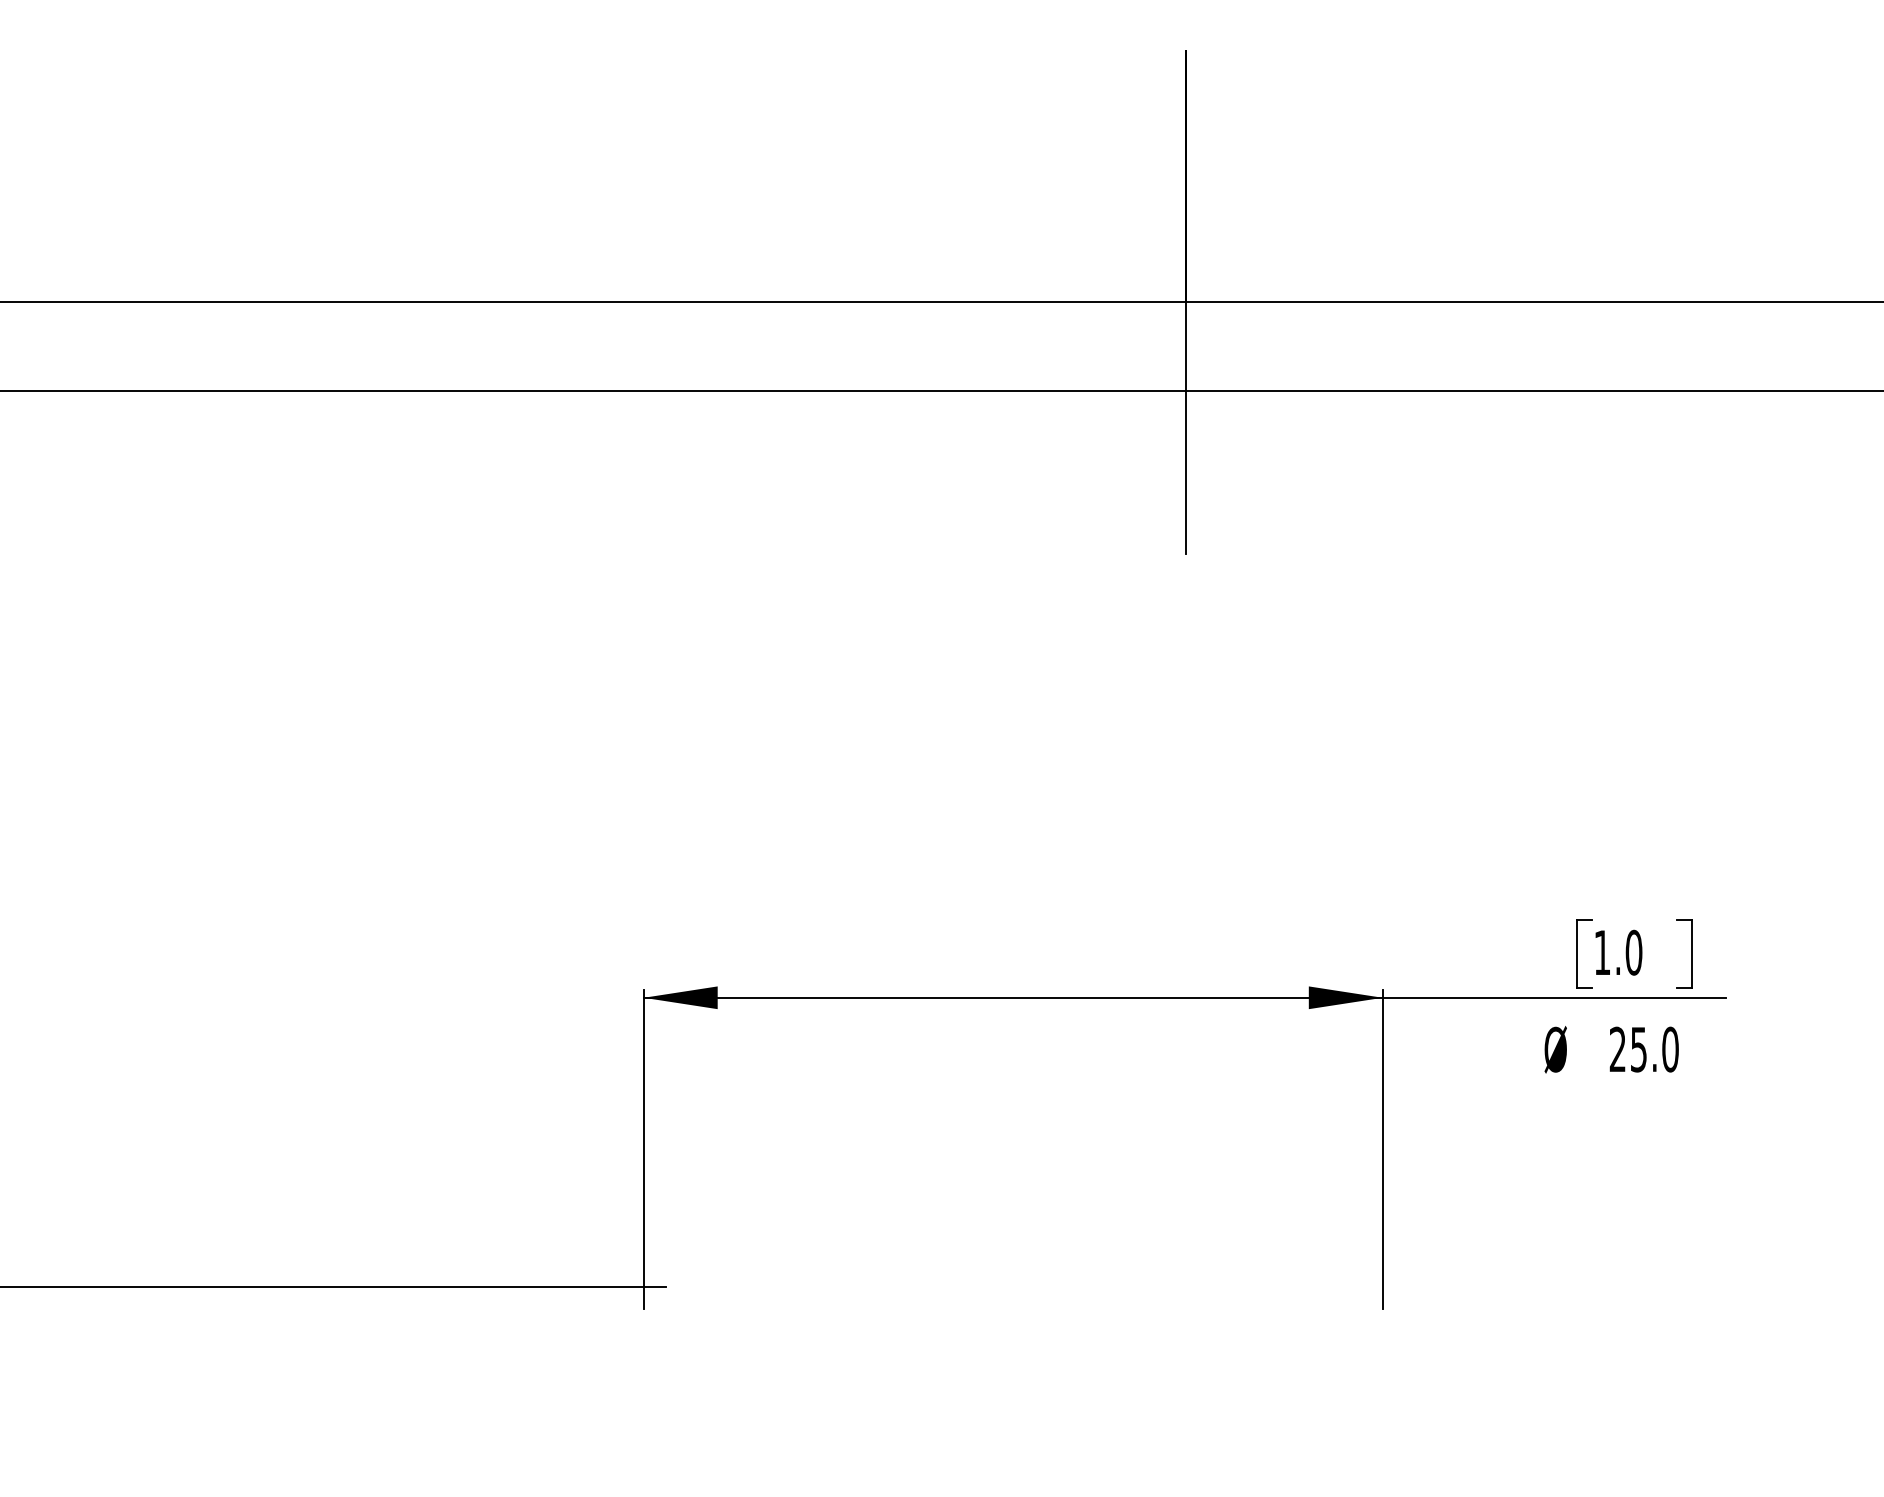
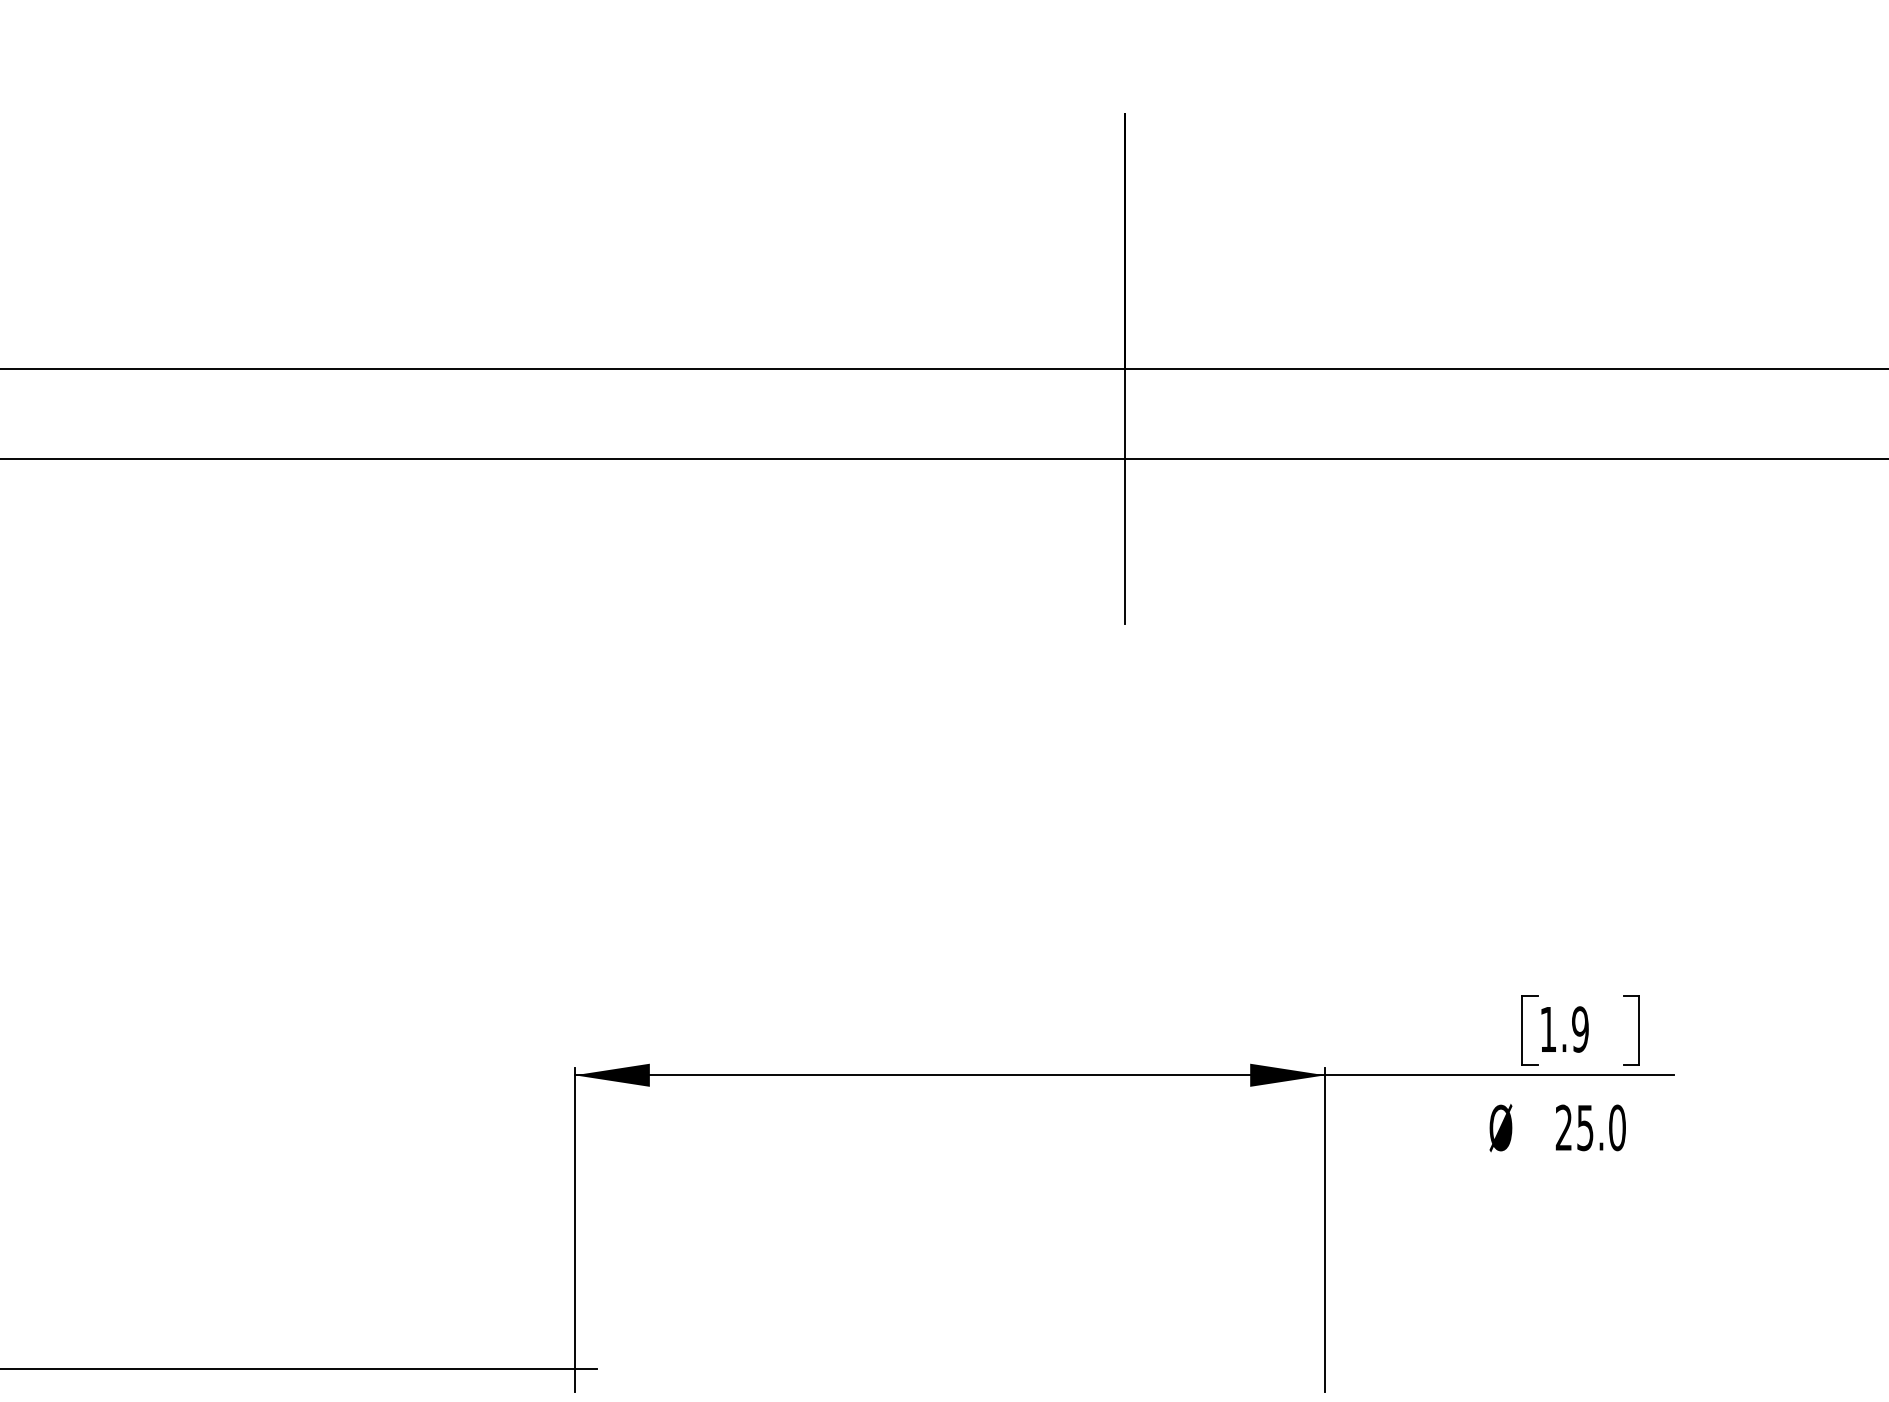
text: (1633, 952) -> (1579, 1029), 1.0 -> 1.9

